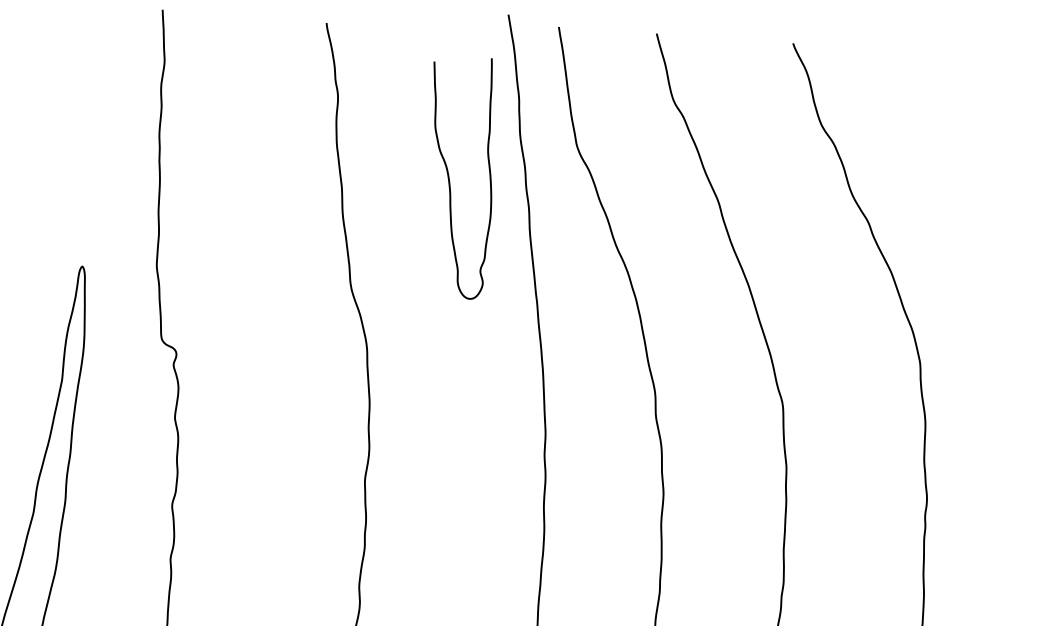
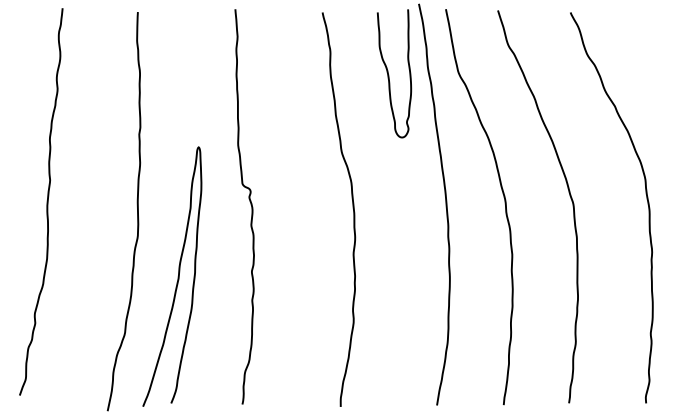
curve: (451, 181) -> (389, 75), moved

